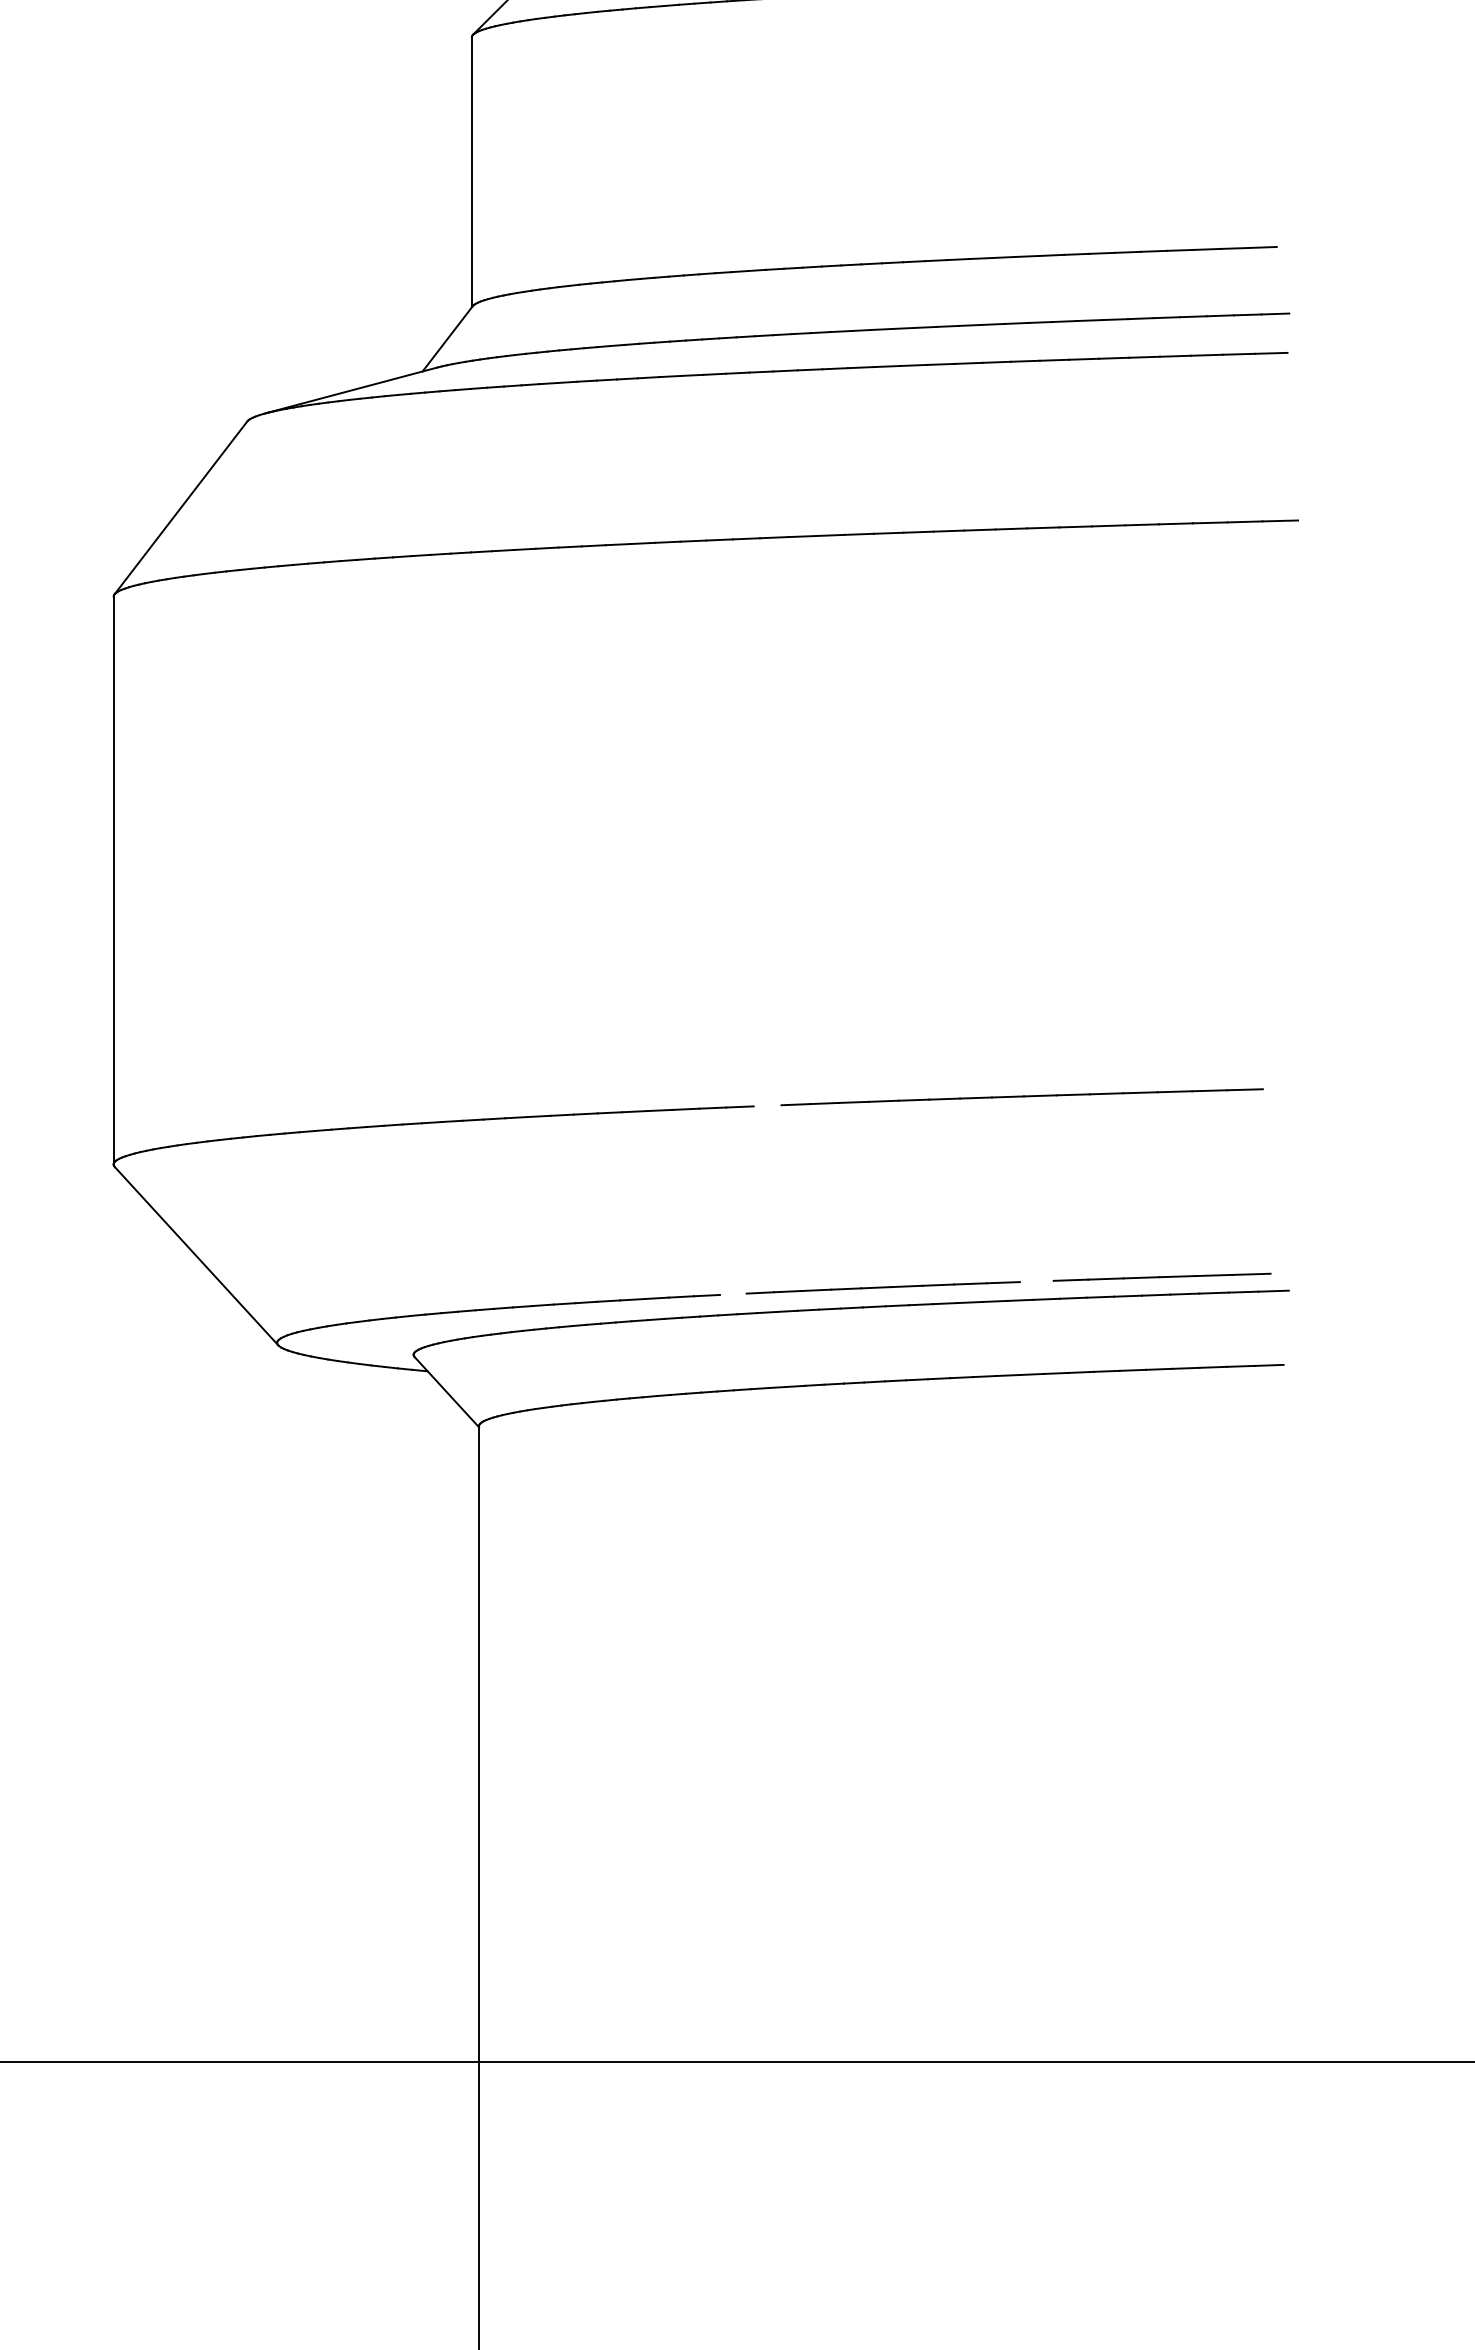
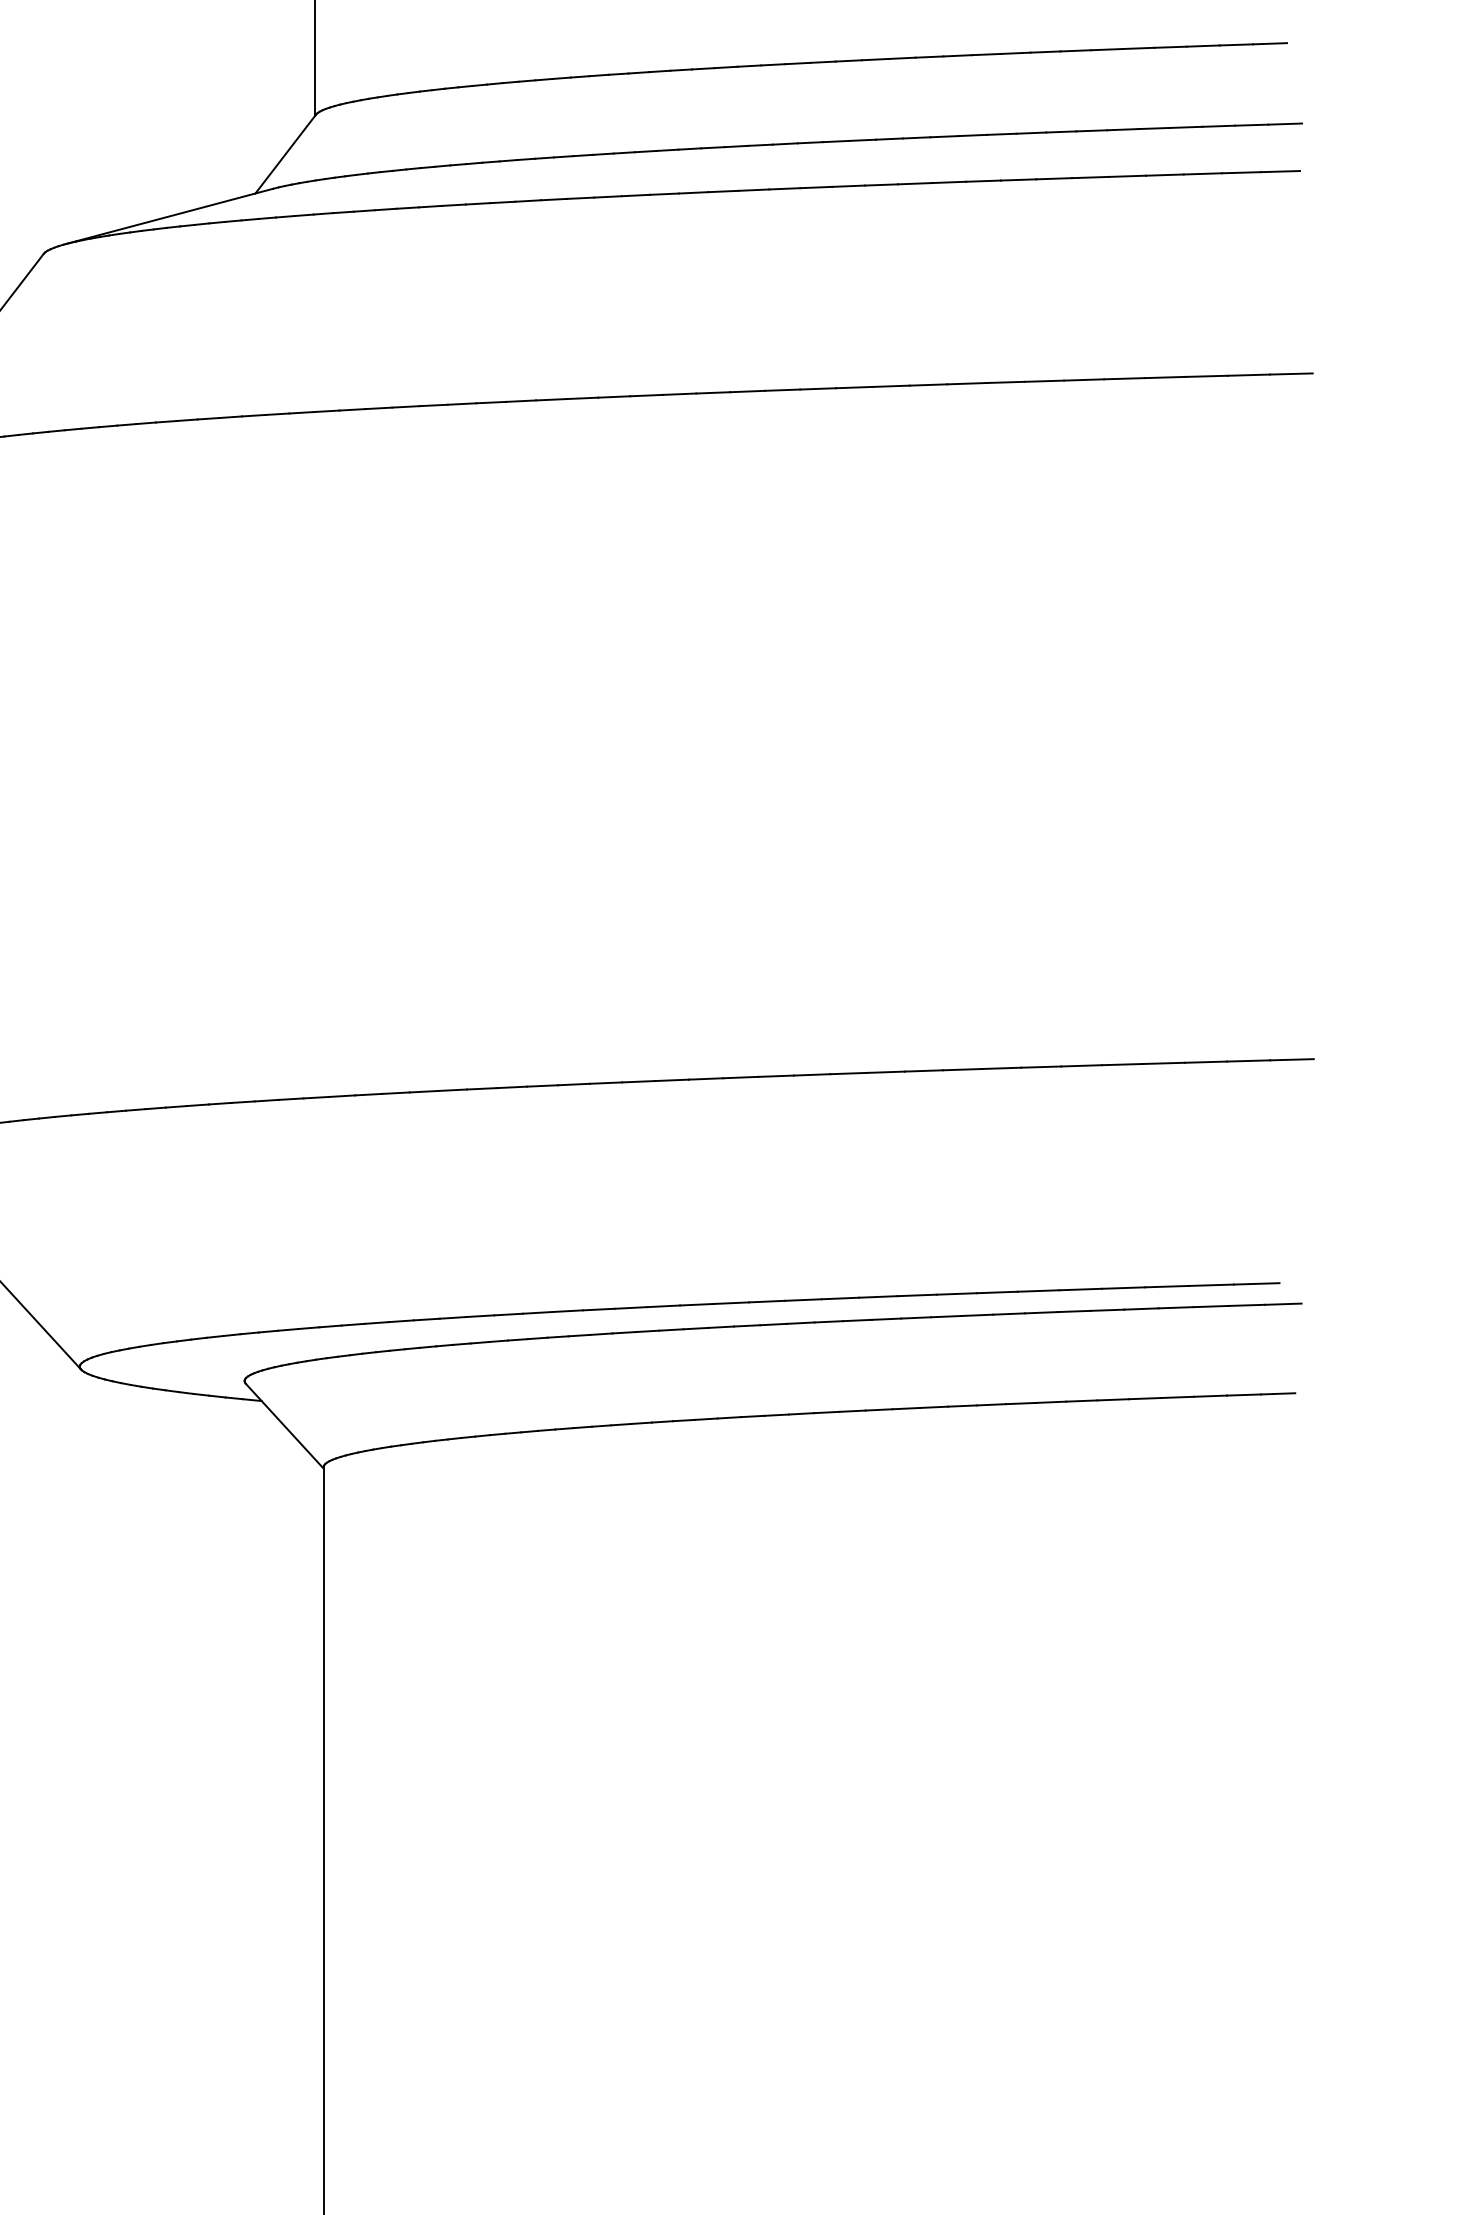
line: (1280, 1088) -> (1291, 1059), added
line: (767, 1105) -> (671, 1079), added
line: (1036, 1281) -> (996, 1292), added
line: (732, 1293) -> (629, 1307), added

